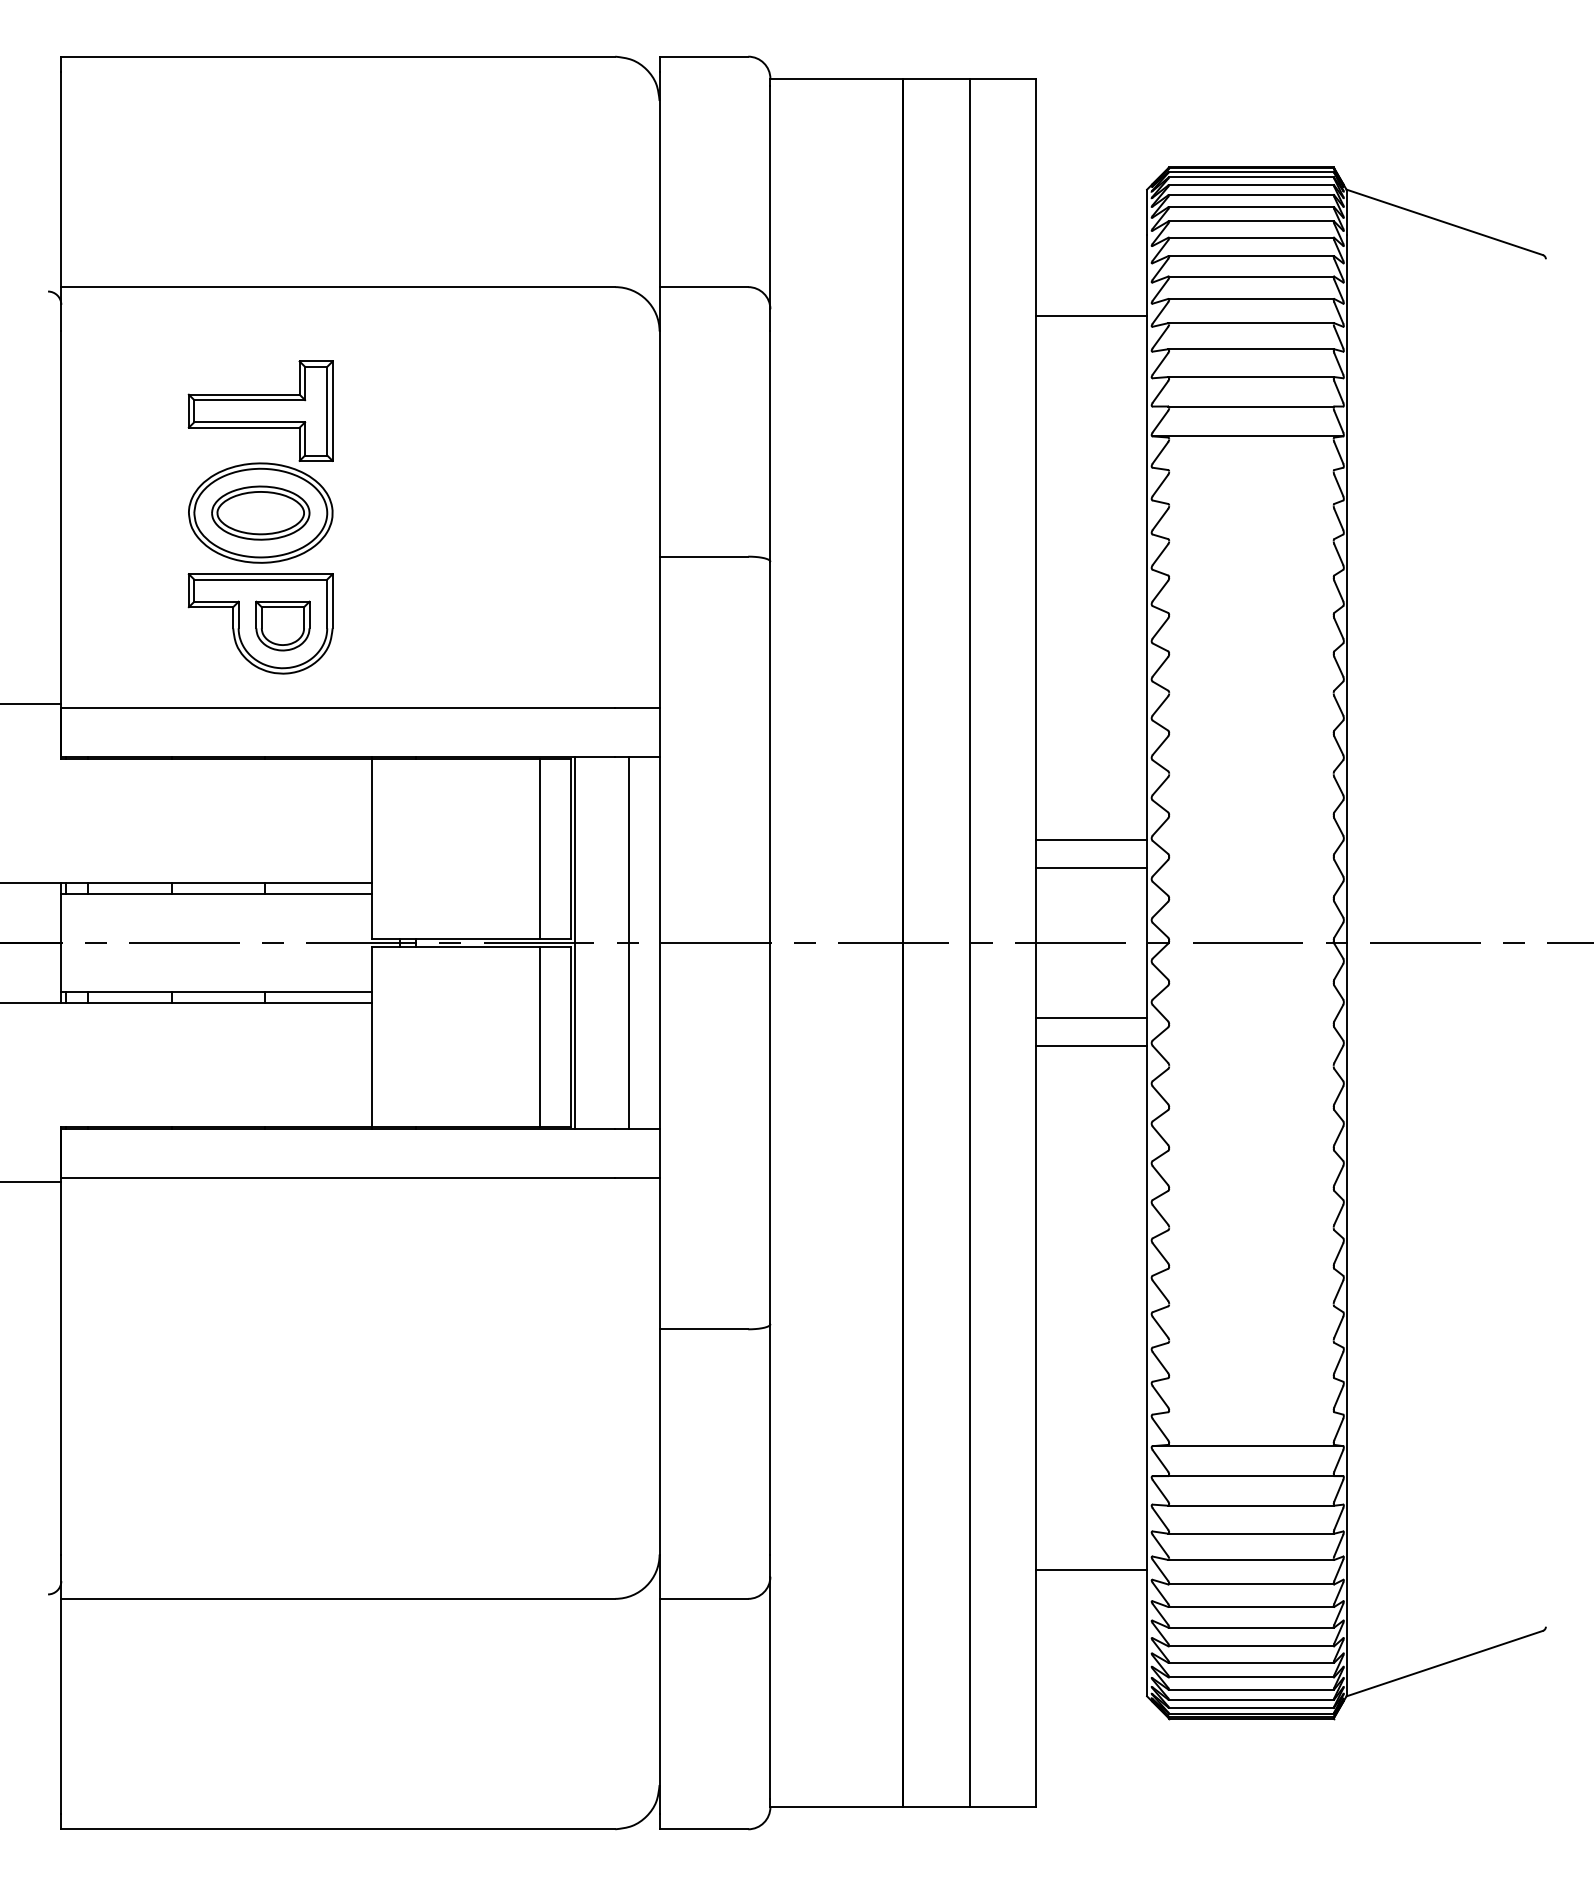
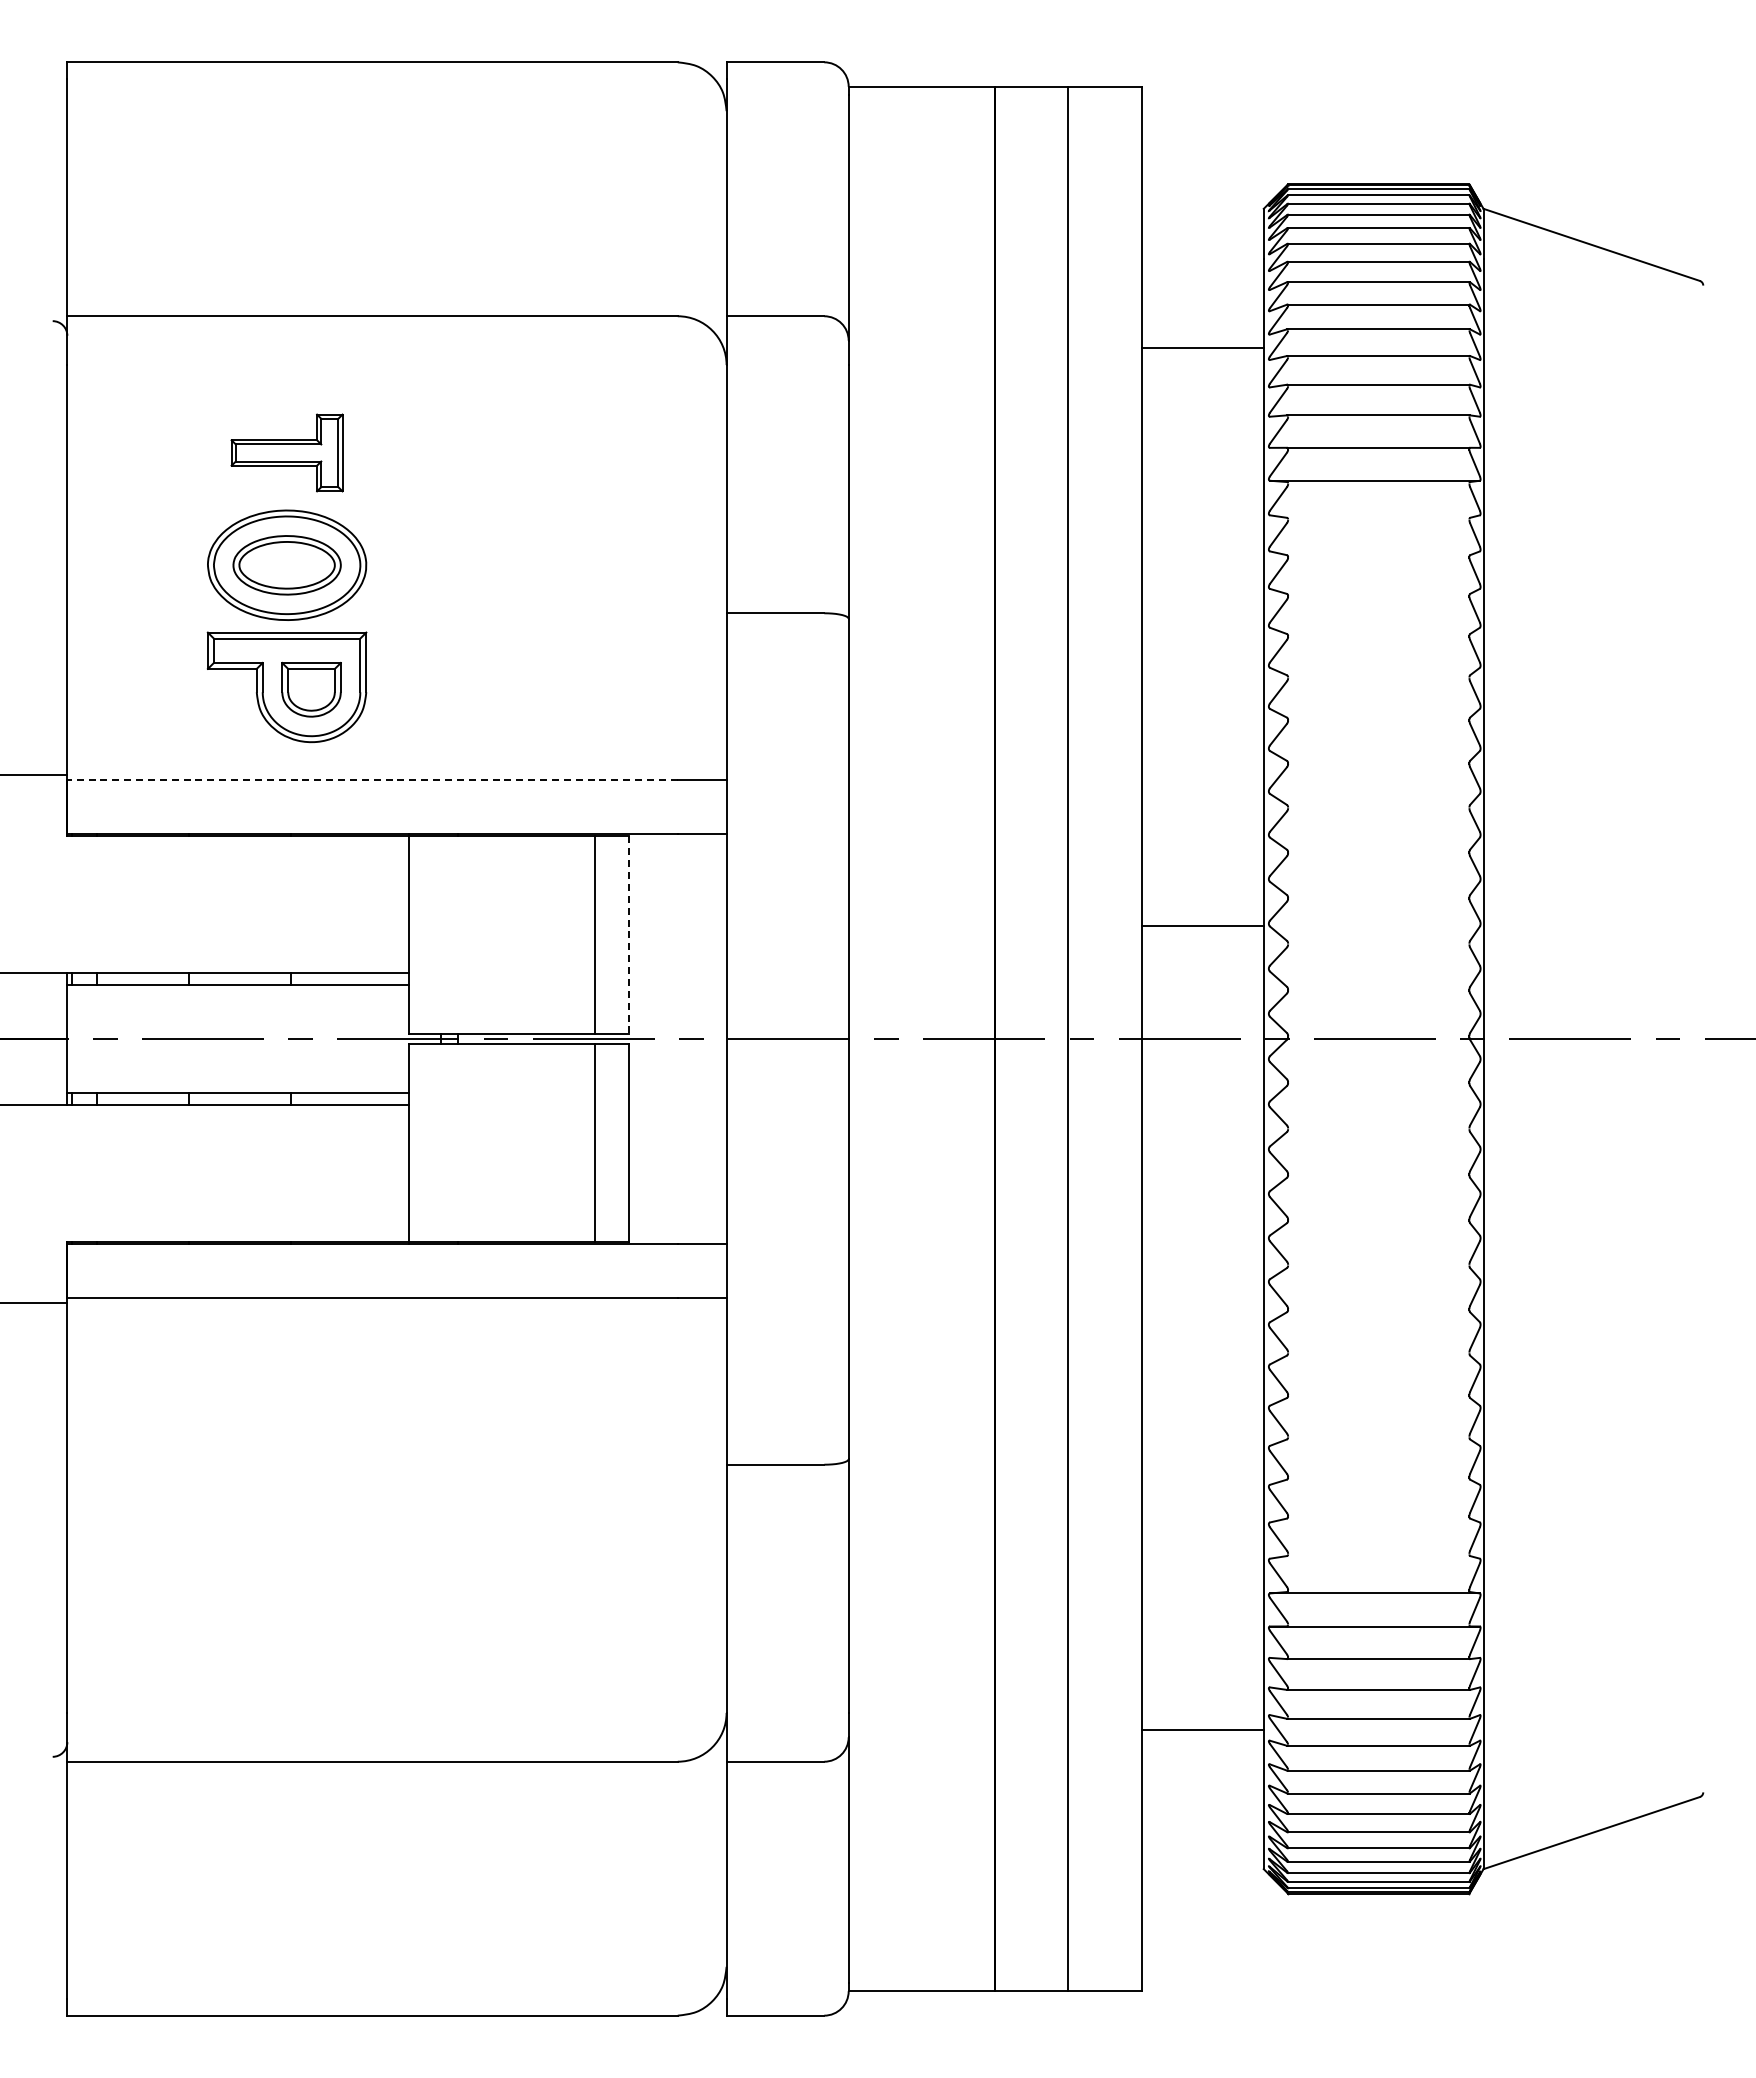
part: (260, 410) -> (286, 452), size x0.7
line: (338, 708) -> (372, 780), solid -> dashed
line: (570, 849) -> (628, 935), solid -> dashed
line: (1091, 867) -> (1202, 955), removed
line: (575, 942) -> (633, 1038), removed
line: (628, 942) -> (692, 1038), removed
line: (1091, 1018) -> (1202, 1122), removed
line: (1091, 1046) -> (1202, 1152), removed

